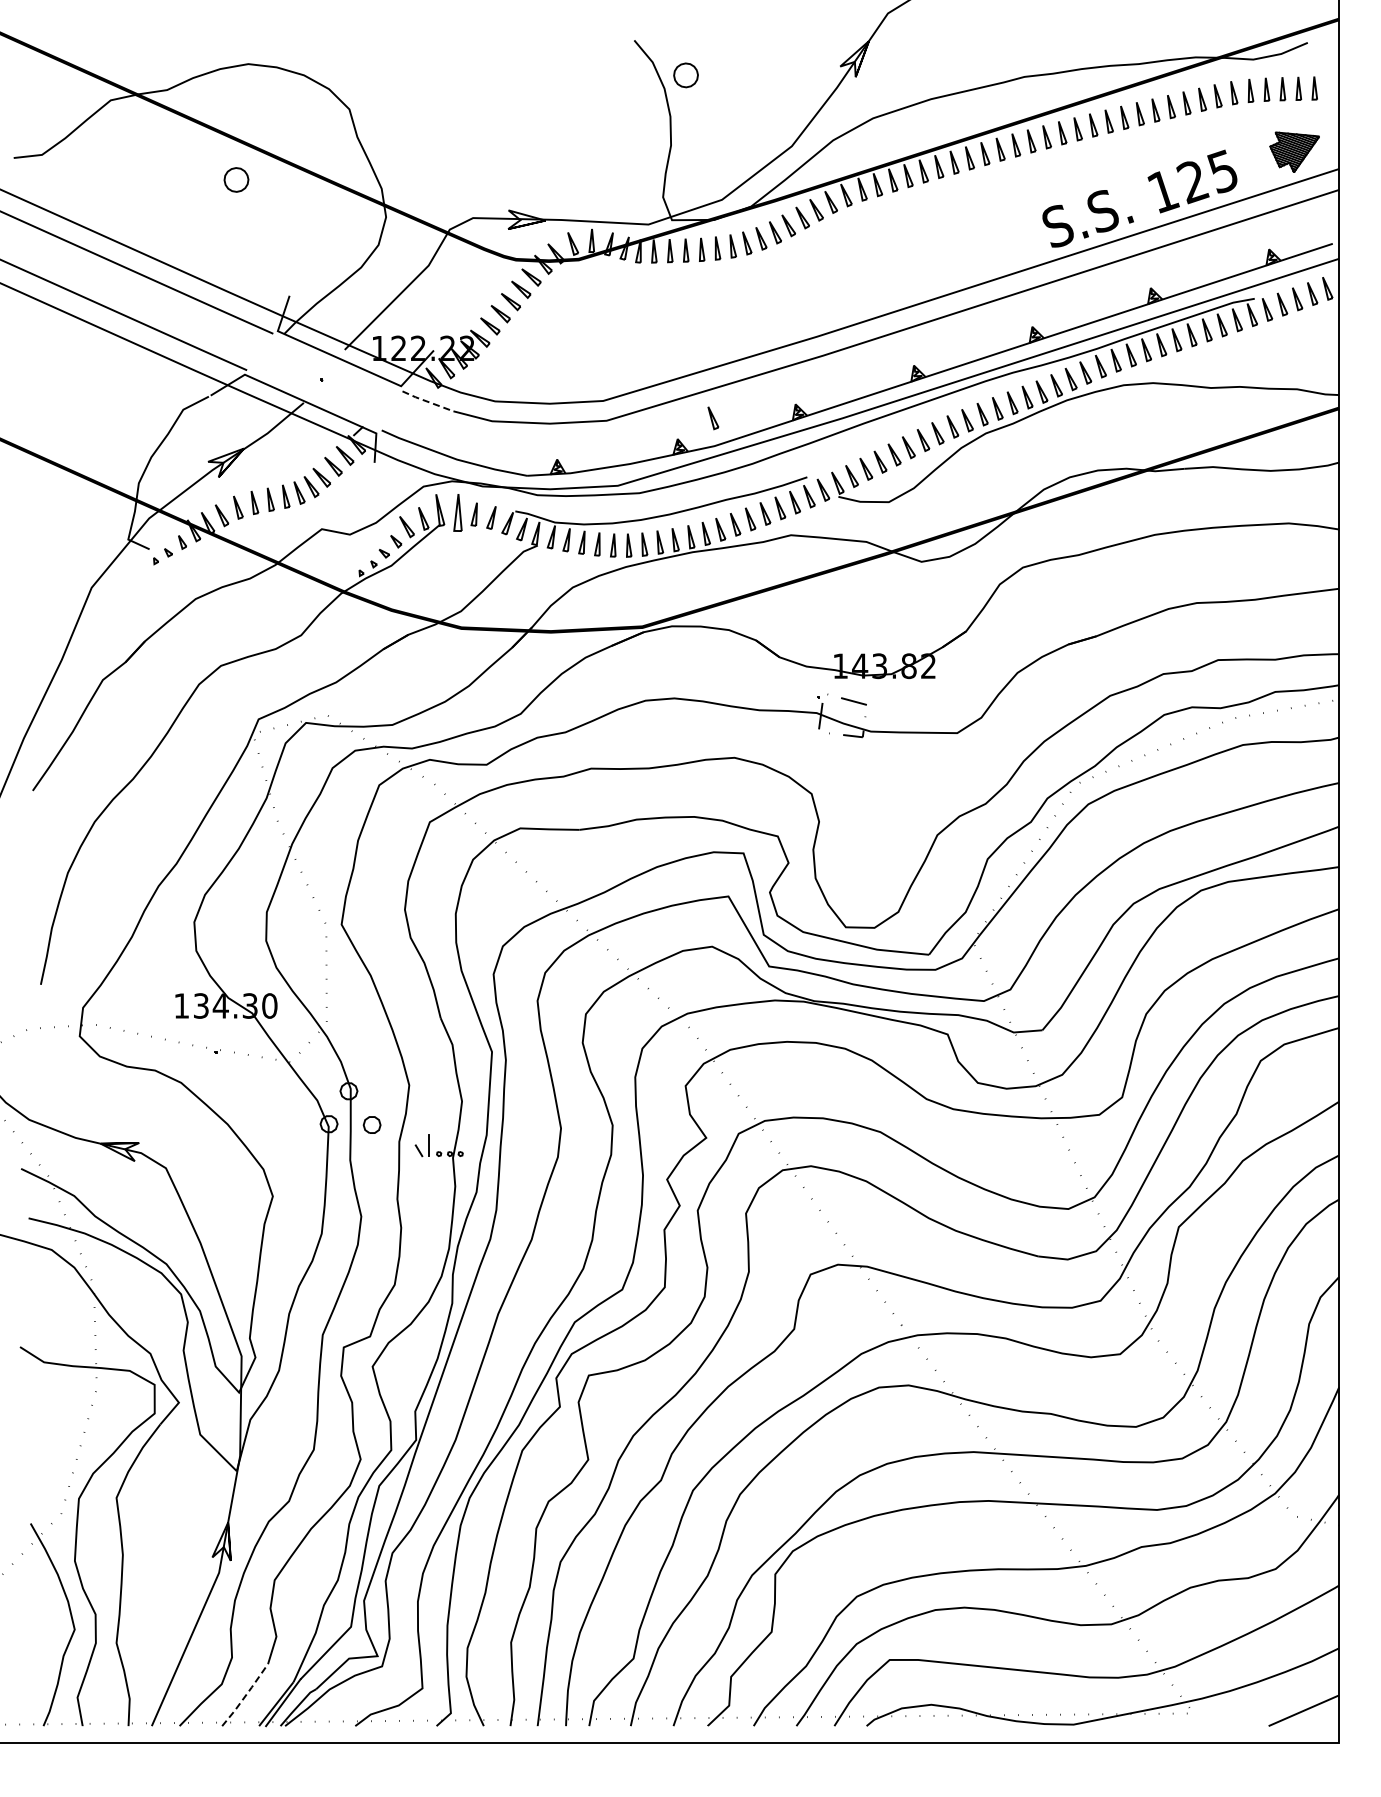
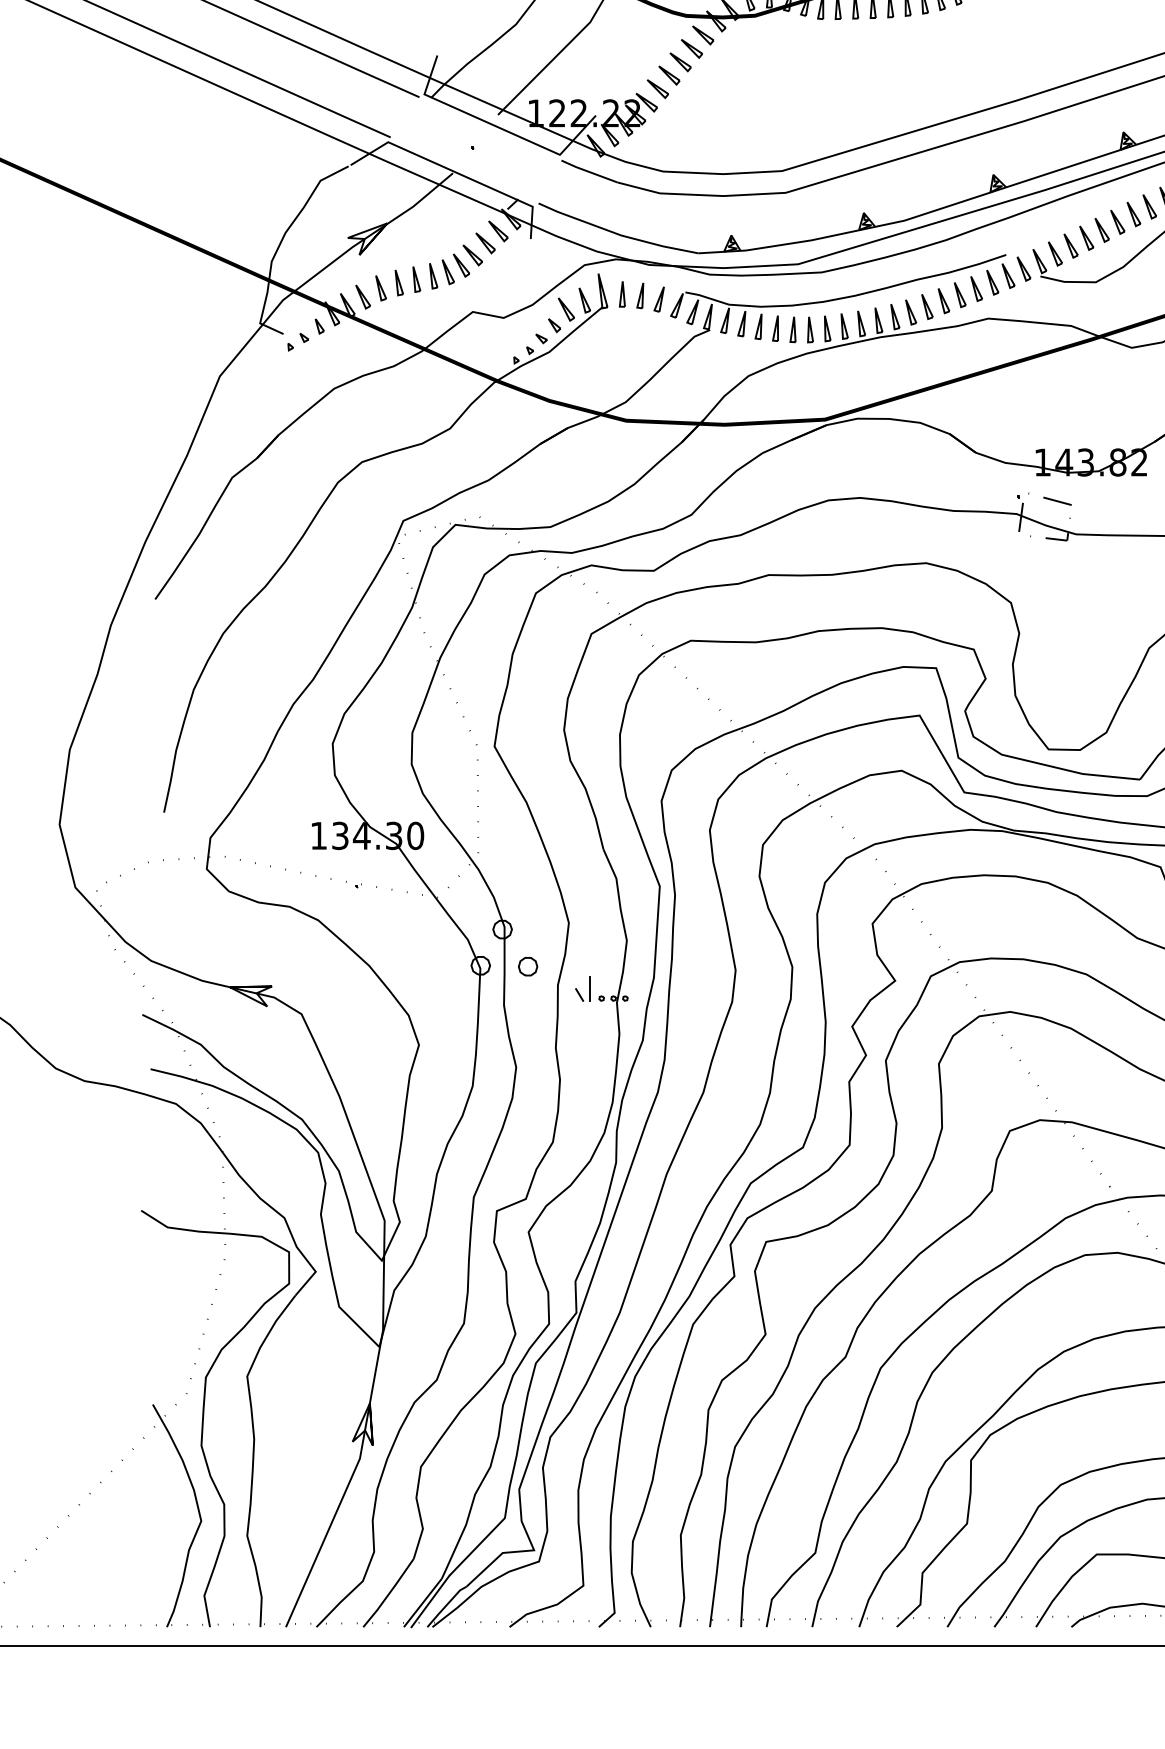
line: (427, 401) -> (588, 171), dashed -> solid
part: (713, 418) -> (903, 190), removed
part: (457, 513) -> (621, 294), size x0.62
line: (245, 1695) -> (388, 1593), dashed -> solid

